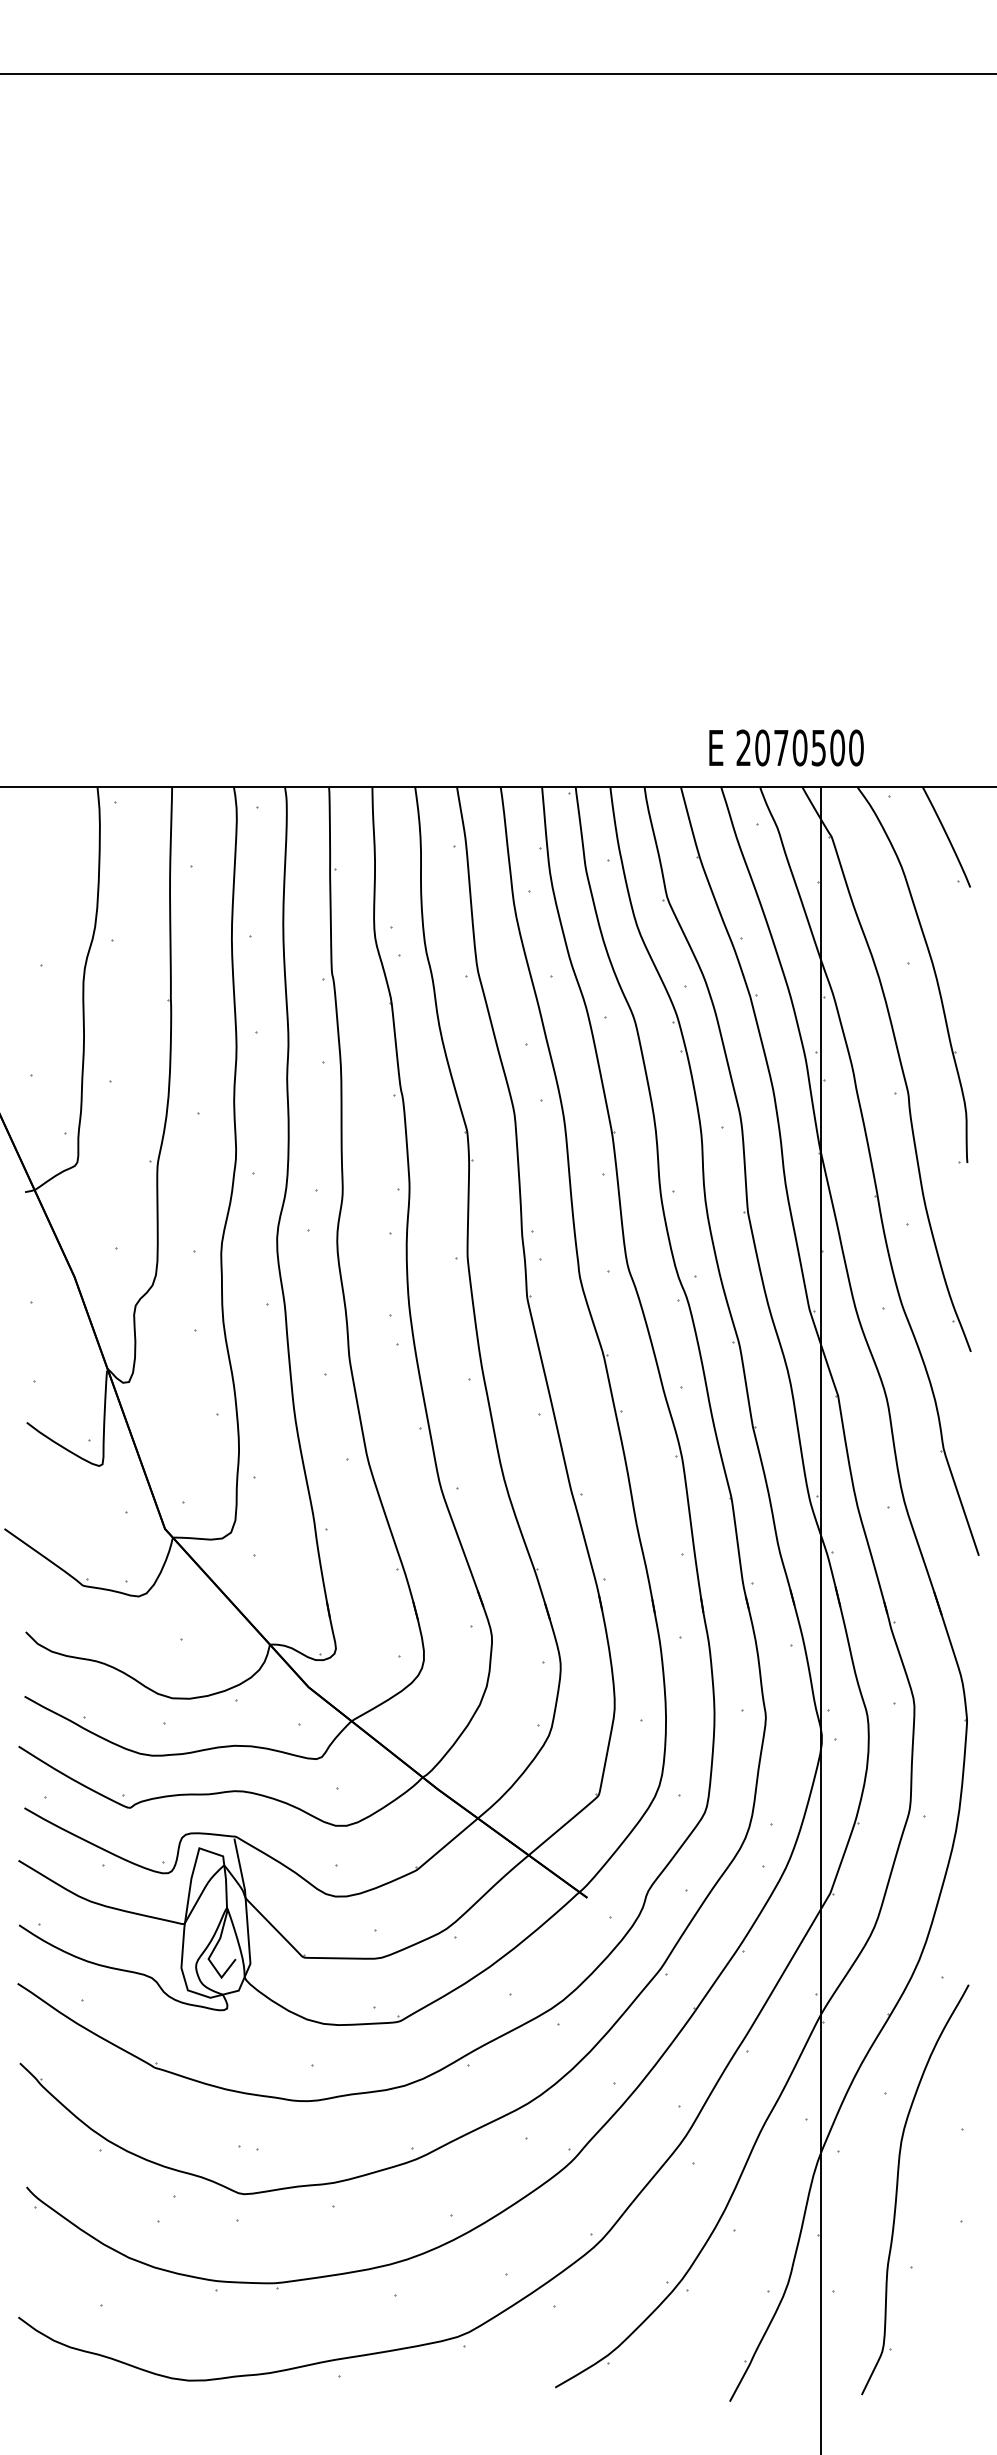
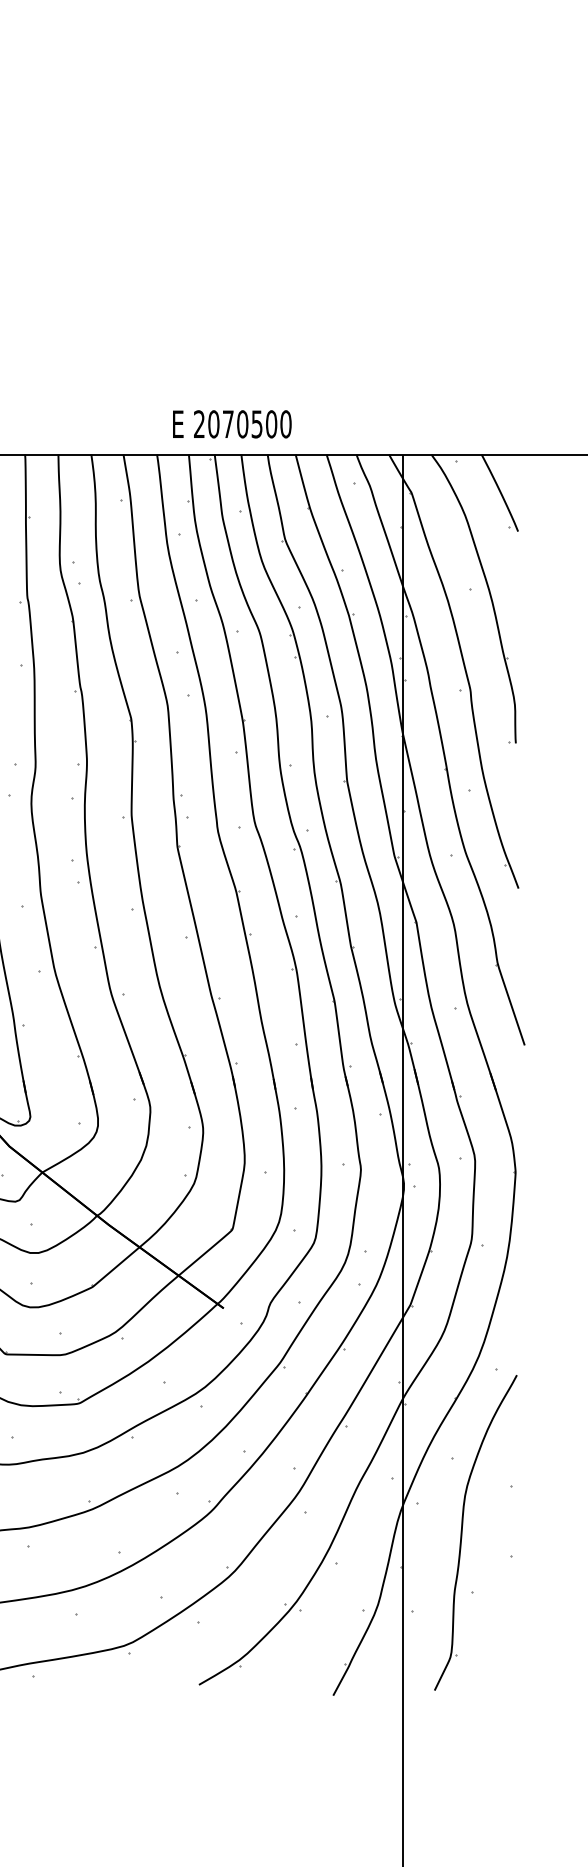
text: (786, 747) -> (232, 423), moved

